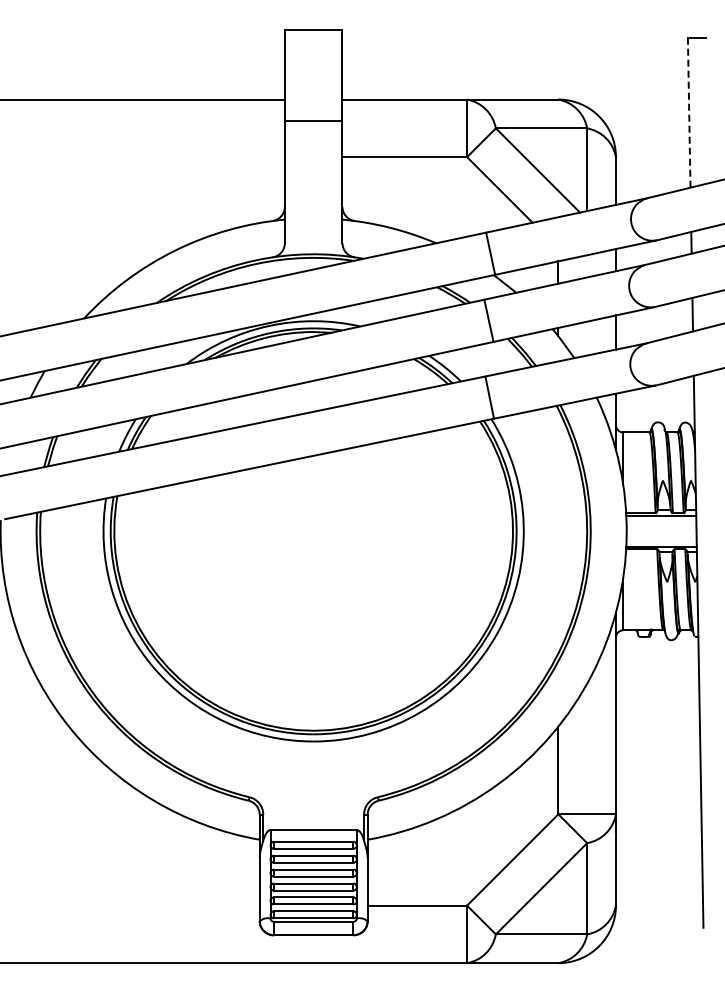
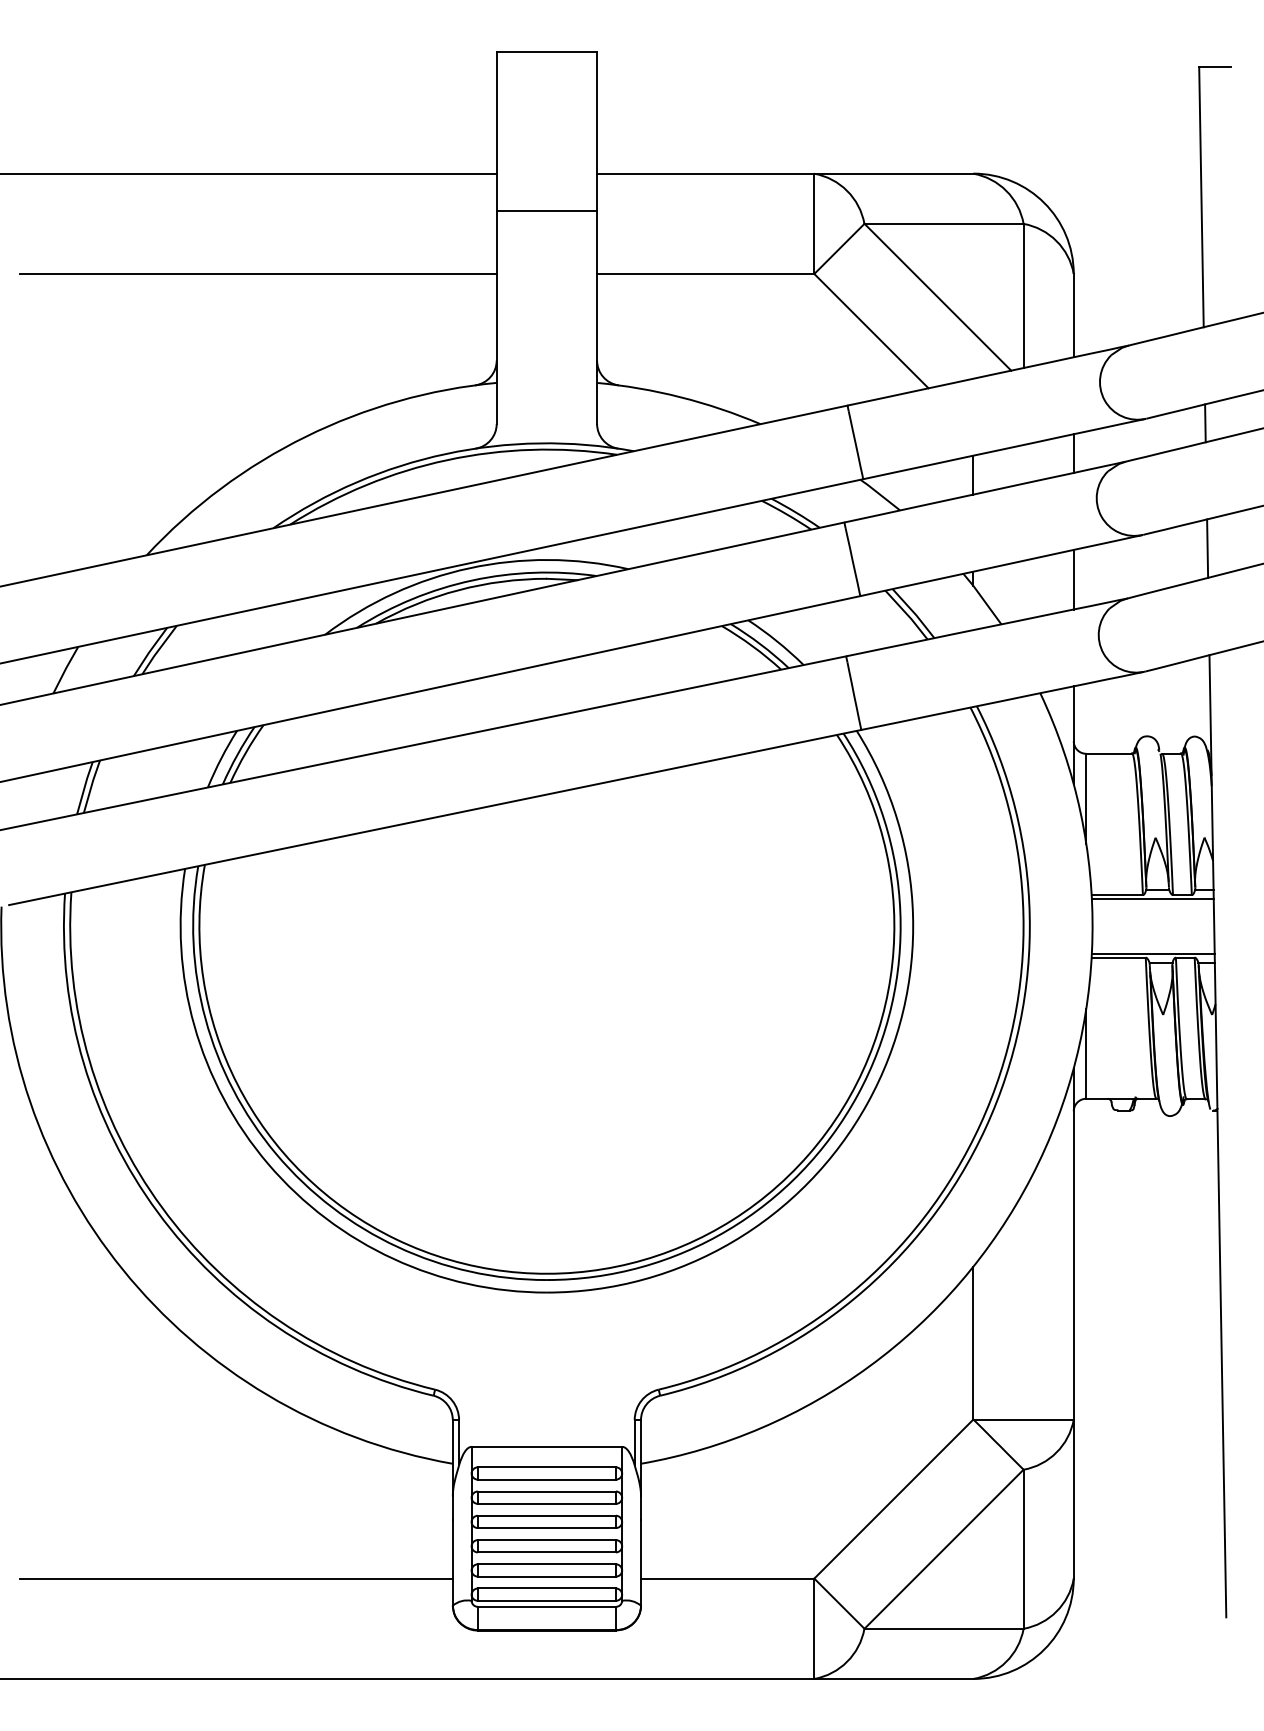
line: (689, 113) -> (1201, 197), dashed -> solid
line: (147, 157) -> (257, 274), added
line: (135, 905) -> (236, 1578), added

